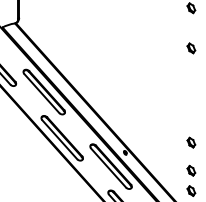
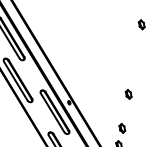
part: (191, 142) -> (128, 94), moved

